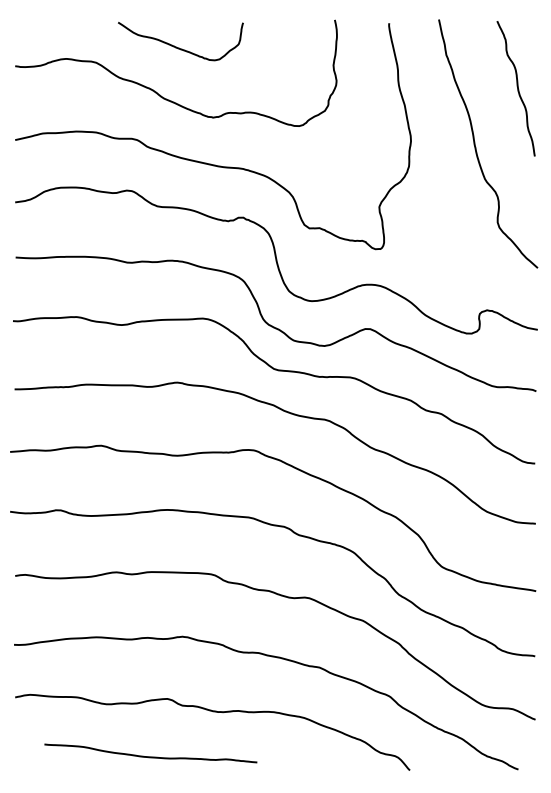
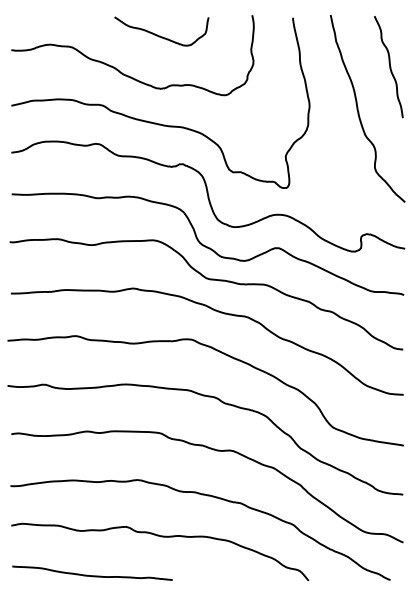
curve: (179, 47) -> (160, 36), moved
curve: (150, 756) -> (92, 575), moved

